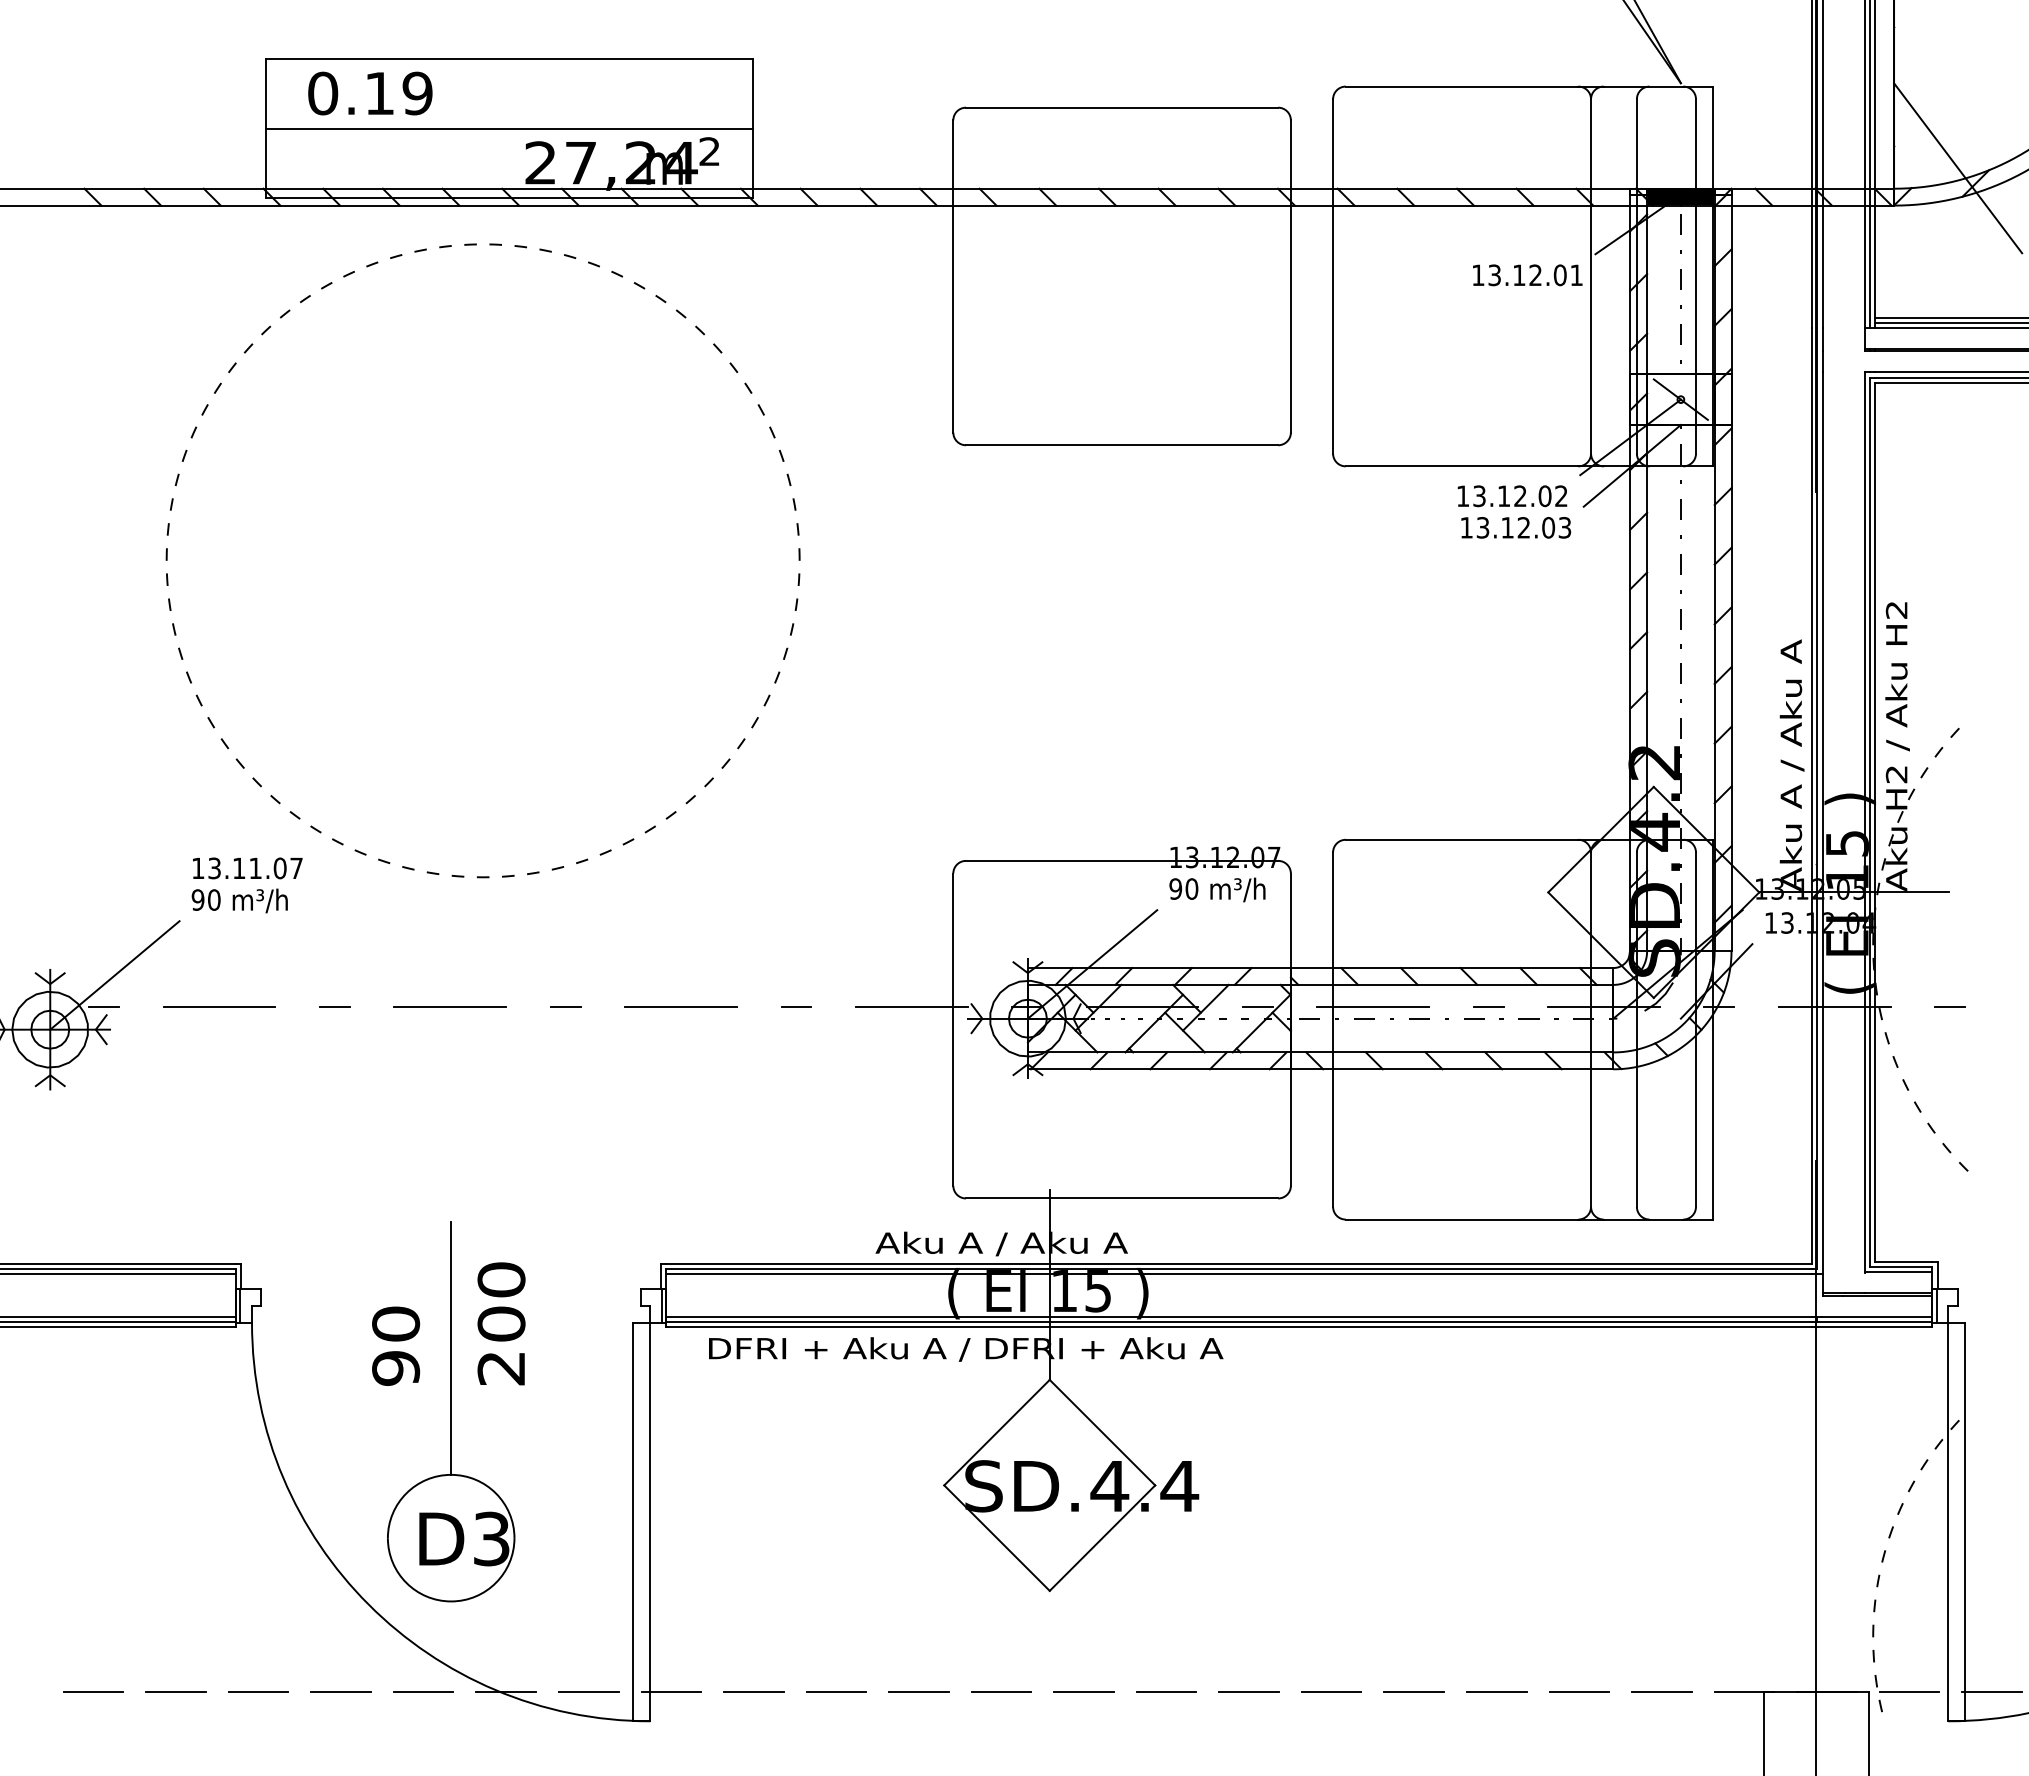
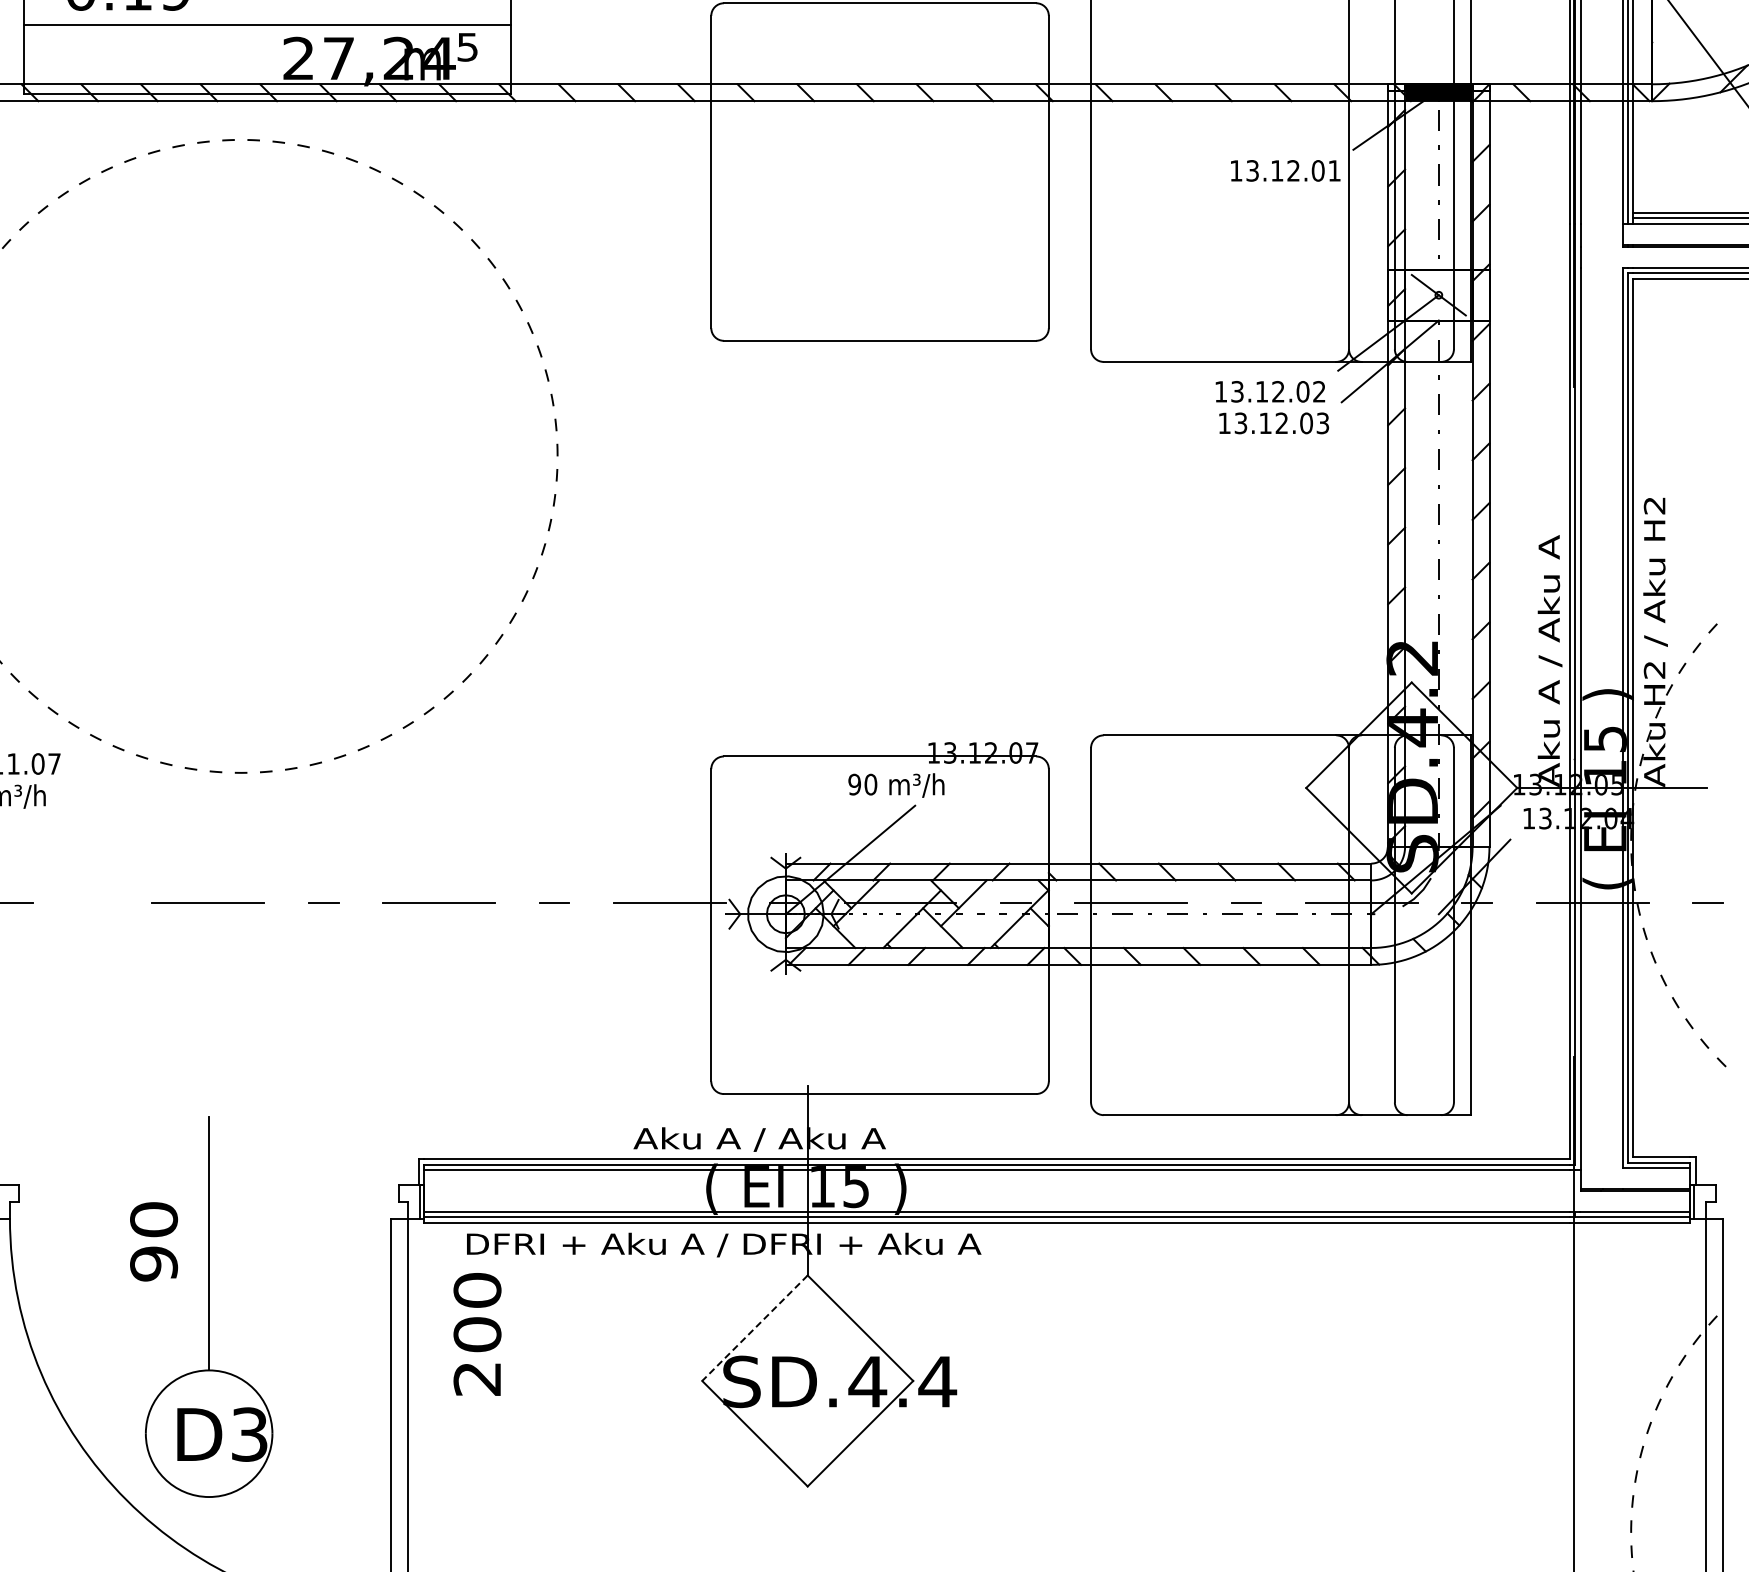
text: (709, 151) -> (467, 47), 2 -> 5
text: (1217, 889) -> (896, 785), moved
line: (334, 1007) -> (92, 903), removed
text: (501, 1323) -> (477, 1334), moved
line: (997, 1432) -> (755, 1328), solid -> dashed

